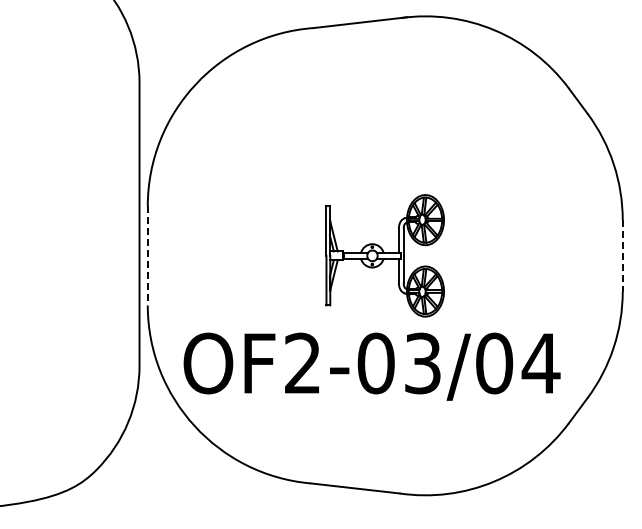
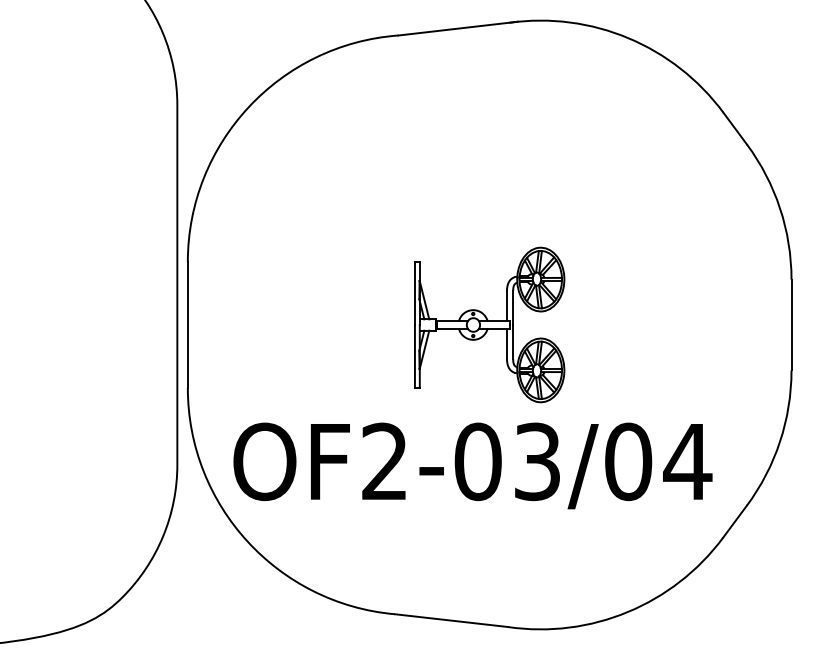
line: (147, 255) -> (187, 324), dashed -> solid
line: (622, 255) -> (791, 324), dashed -> solid

